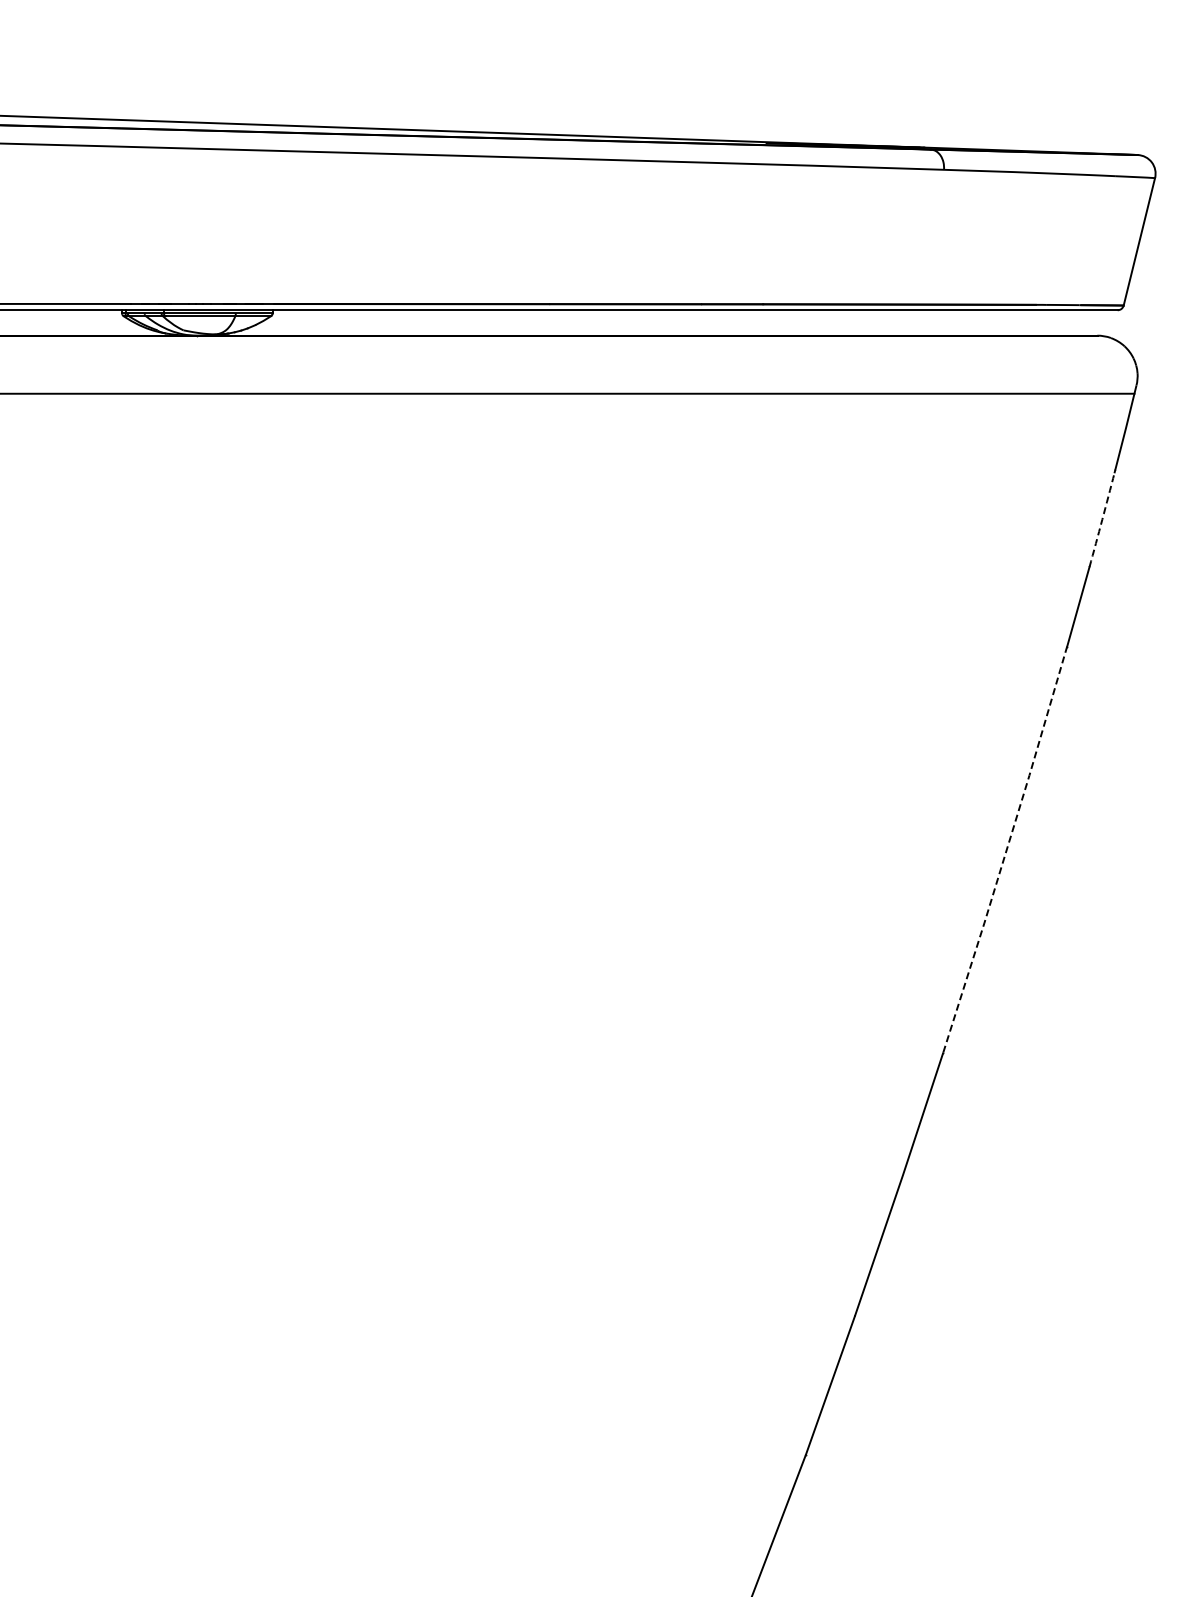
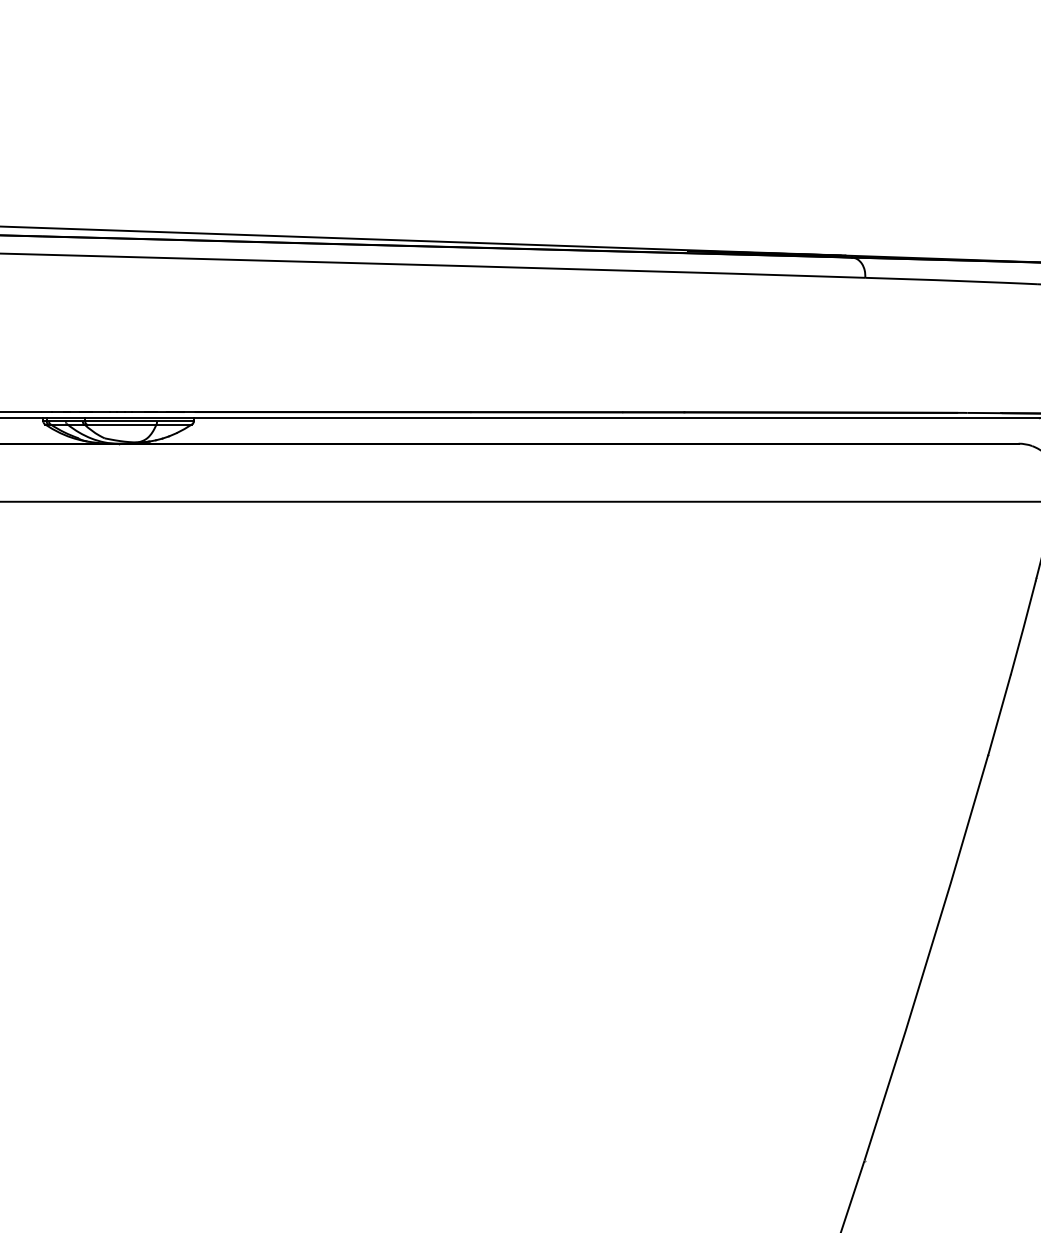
arc: (1102, 519) -> (1023, 627), dashed -> solid
line: (1006, 849) -> (927, 957), dashed -> solid

